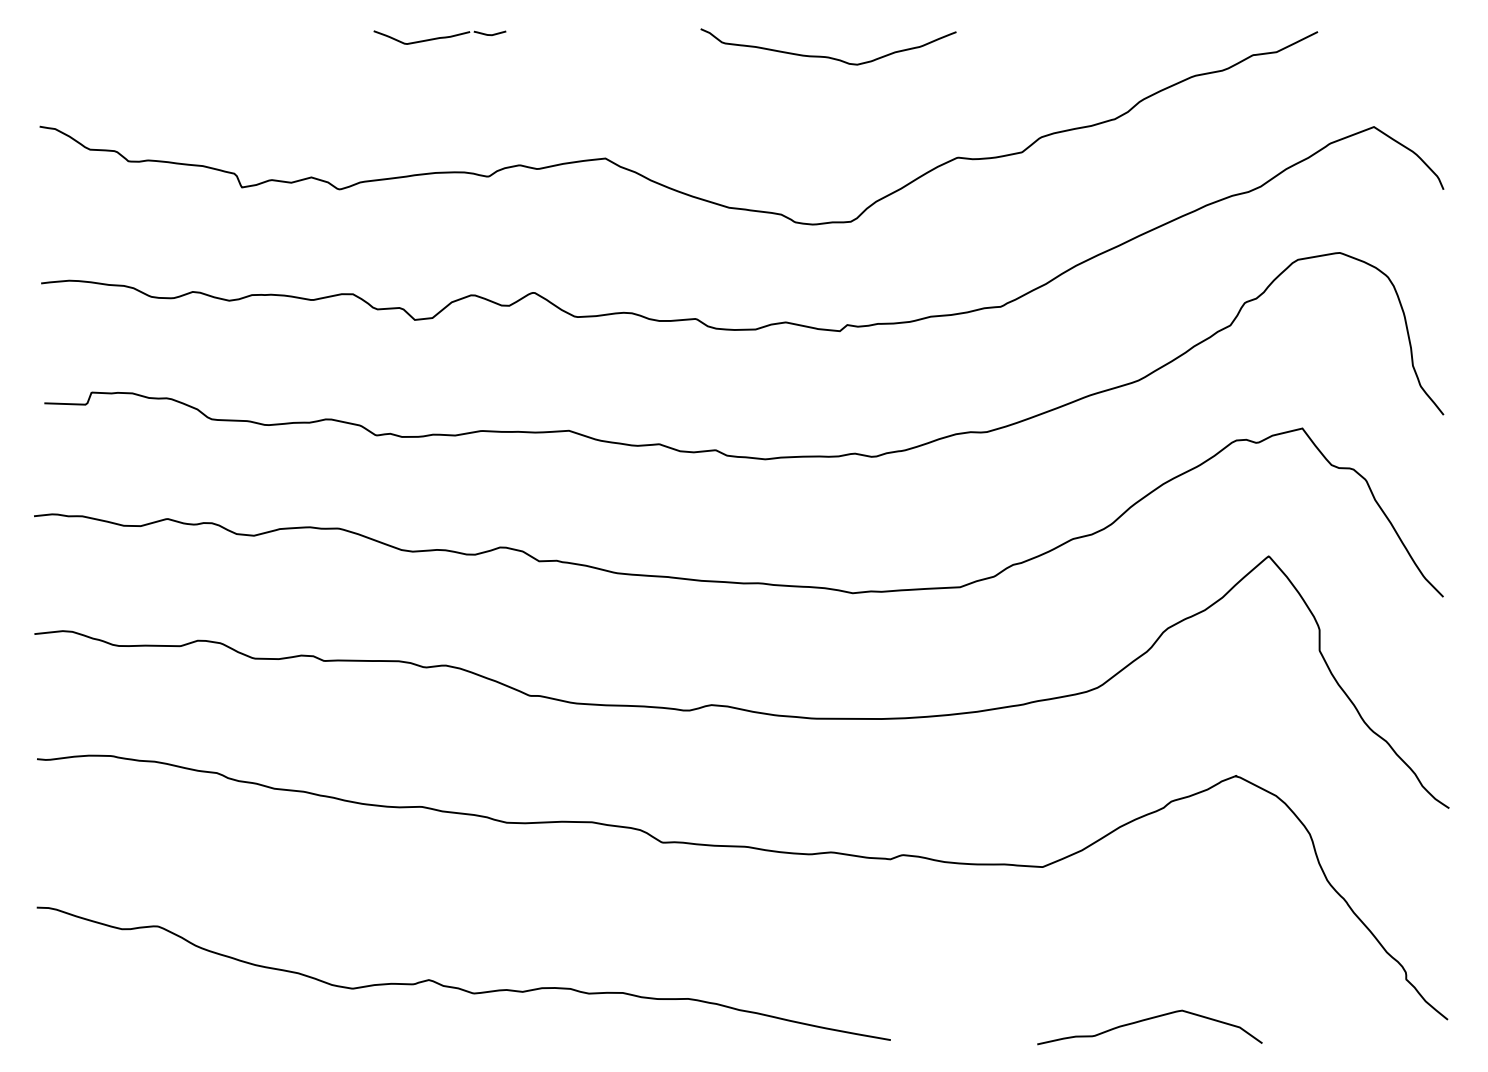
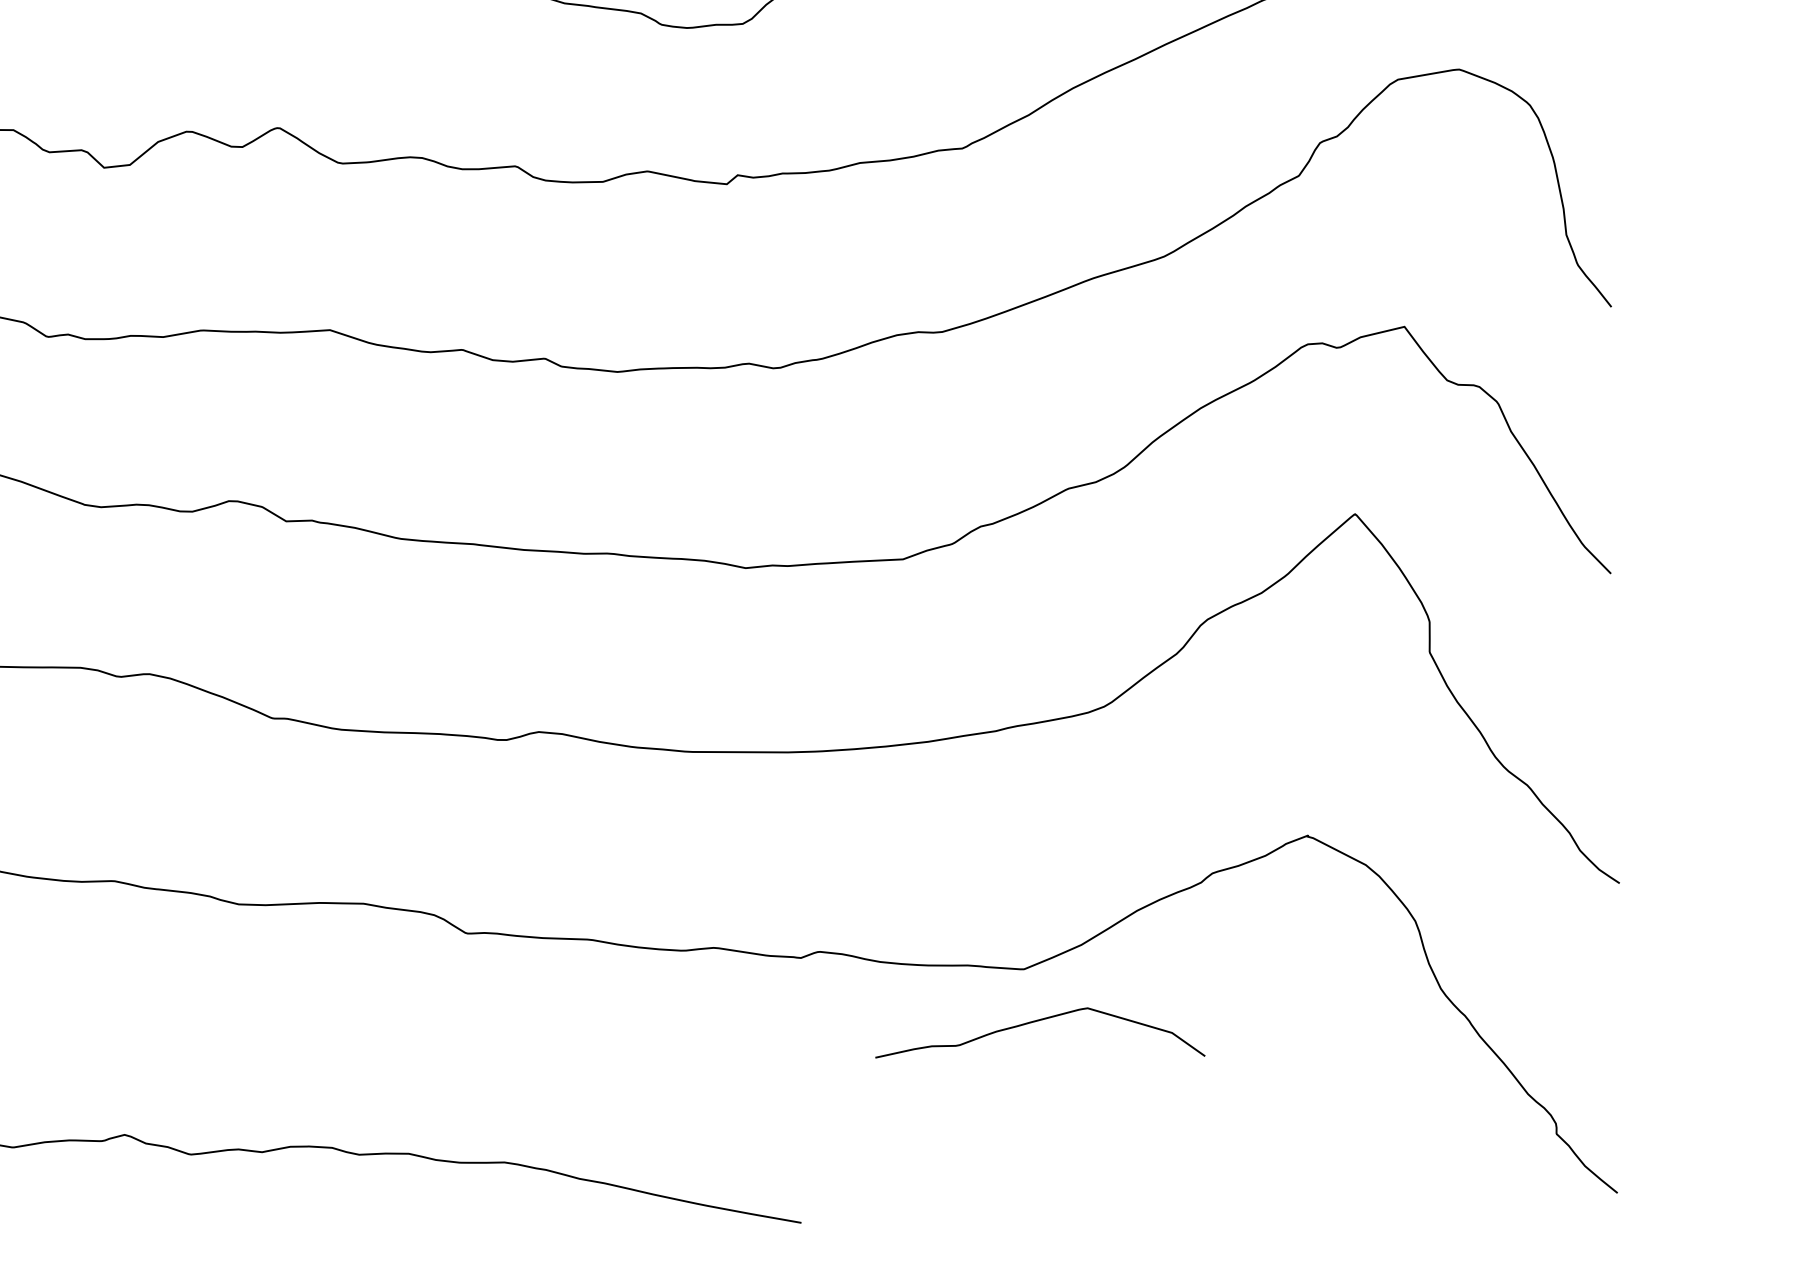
curve: (1147, 1020) -> (1036, 1022), moved

